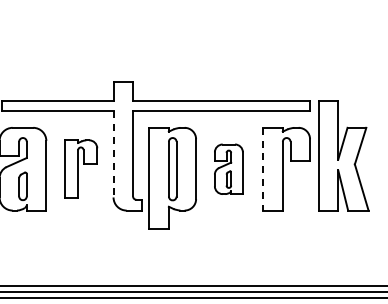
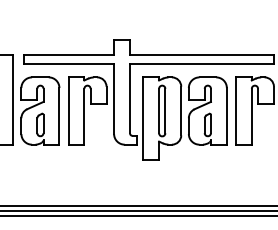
line: (113, 154) -> (114, 99), dashed -> solid
part: (80, 169) -> (87, 111), size x1.43
part: (228, 169) -> (207, 111), size x1.67
line: (263, 169) -> (236, 111), dashed -> solid

